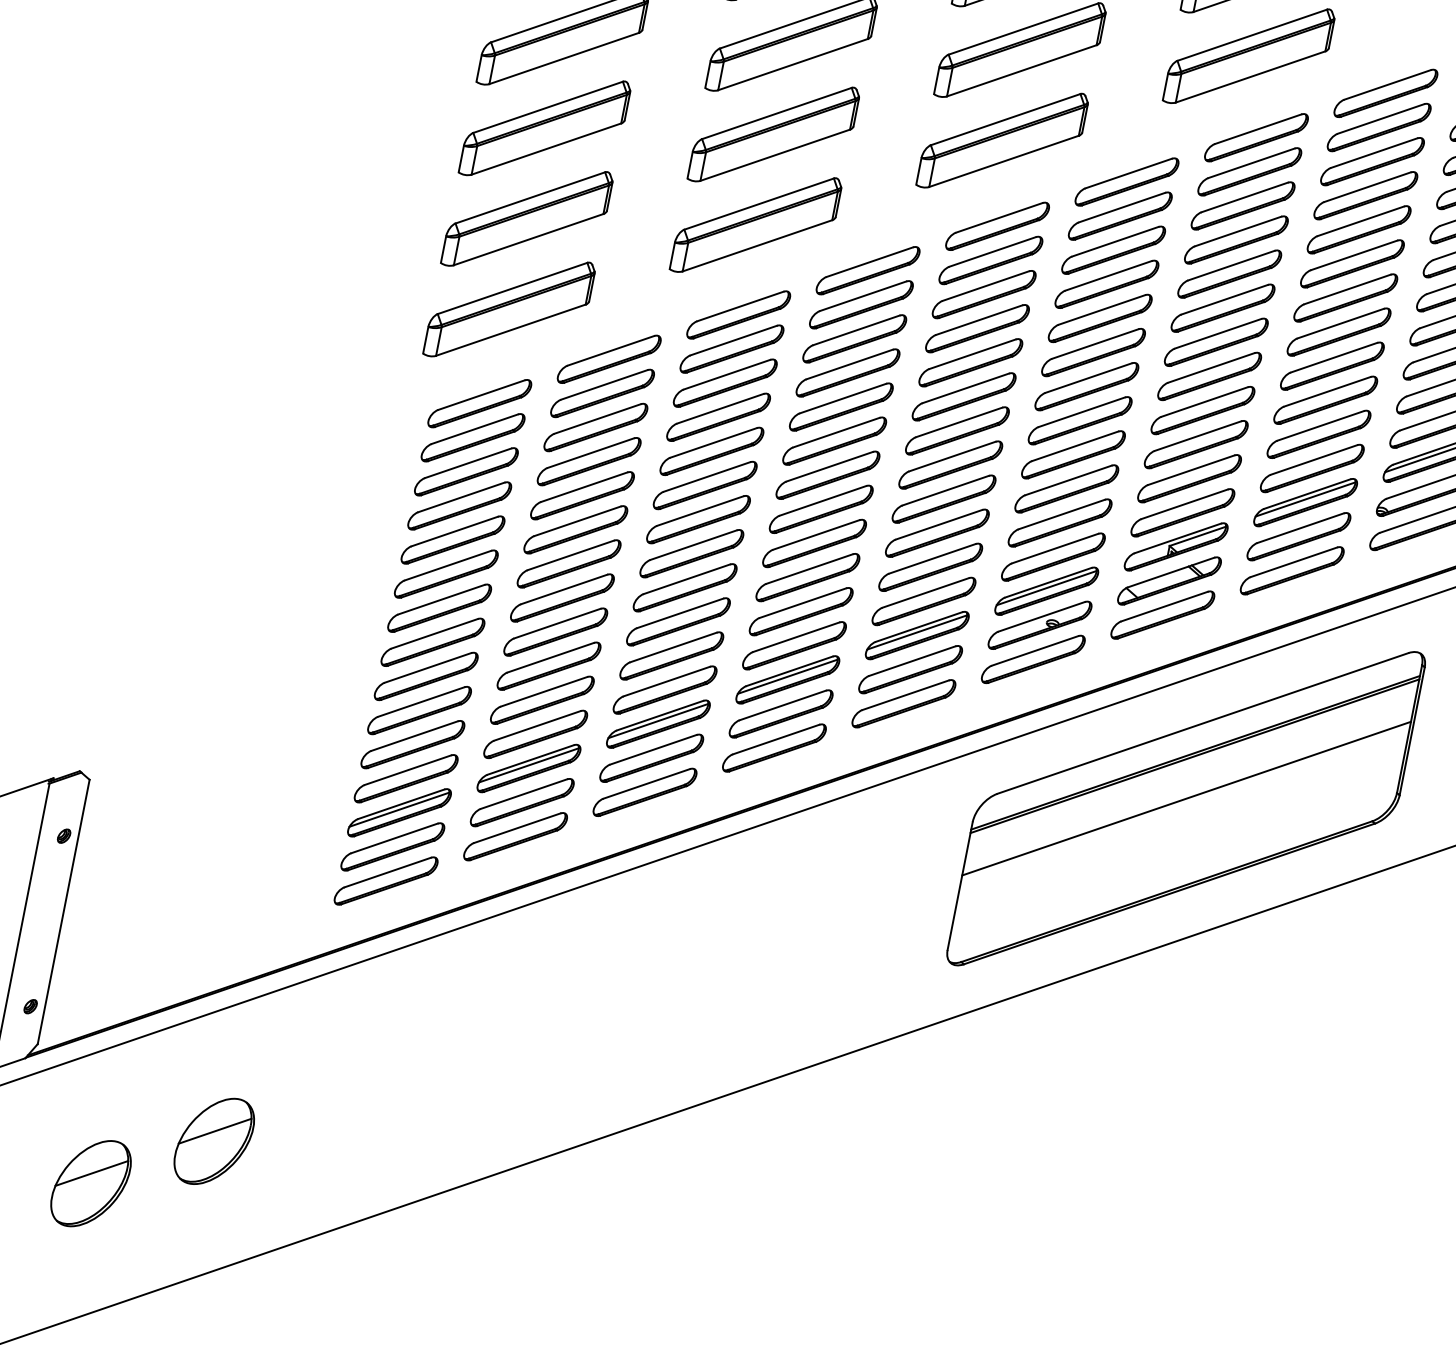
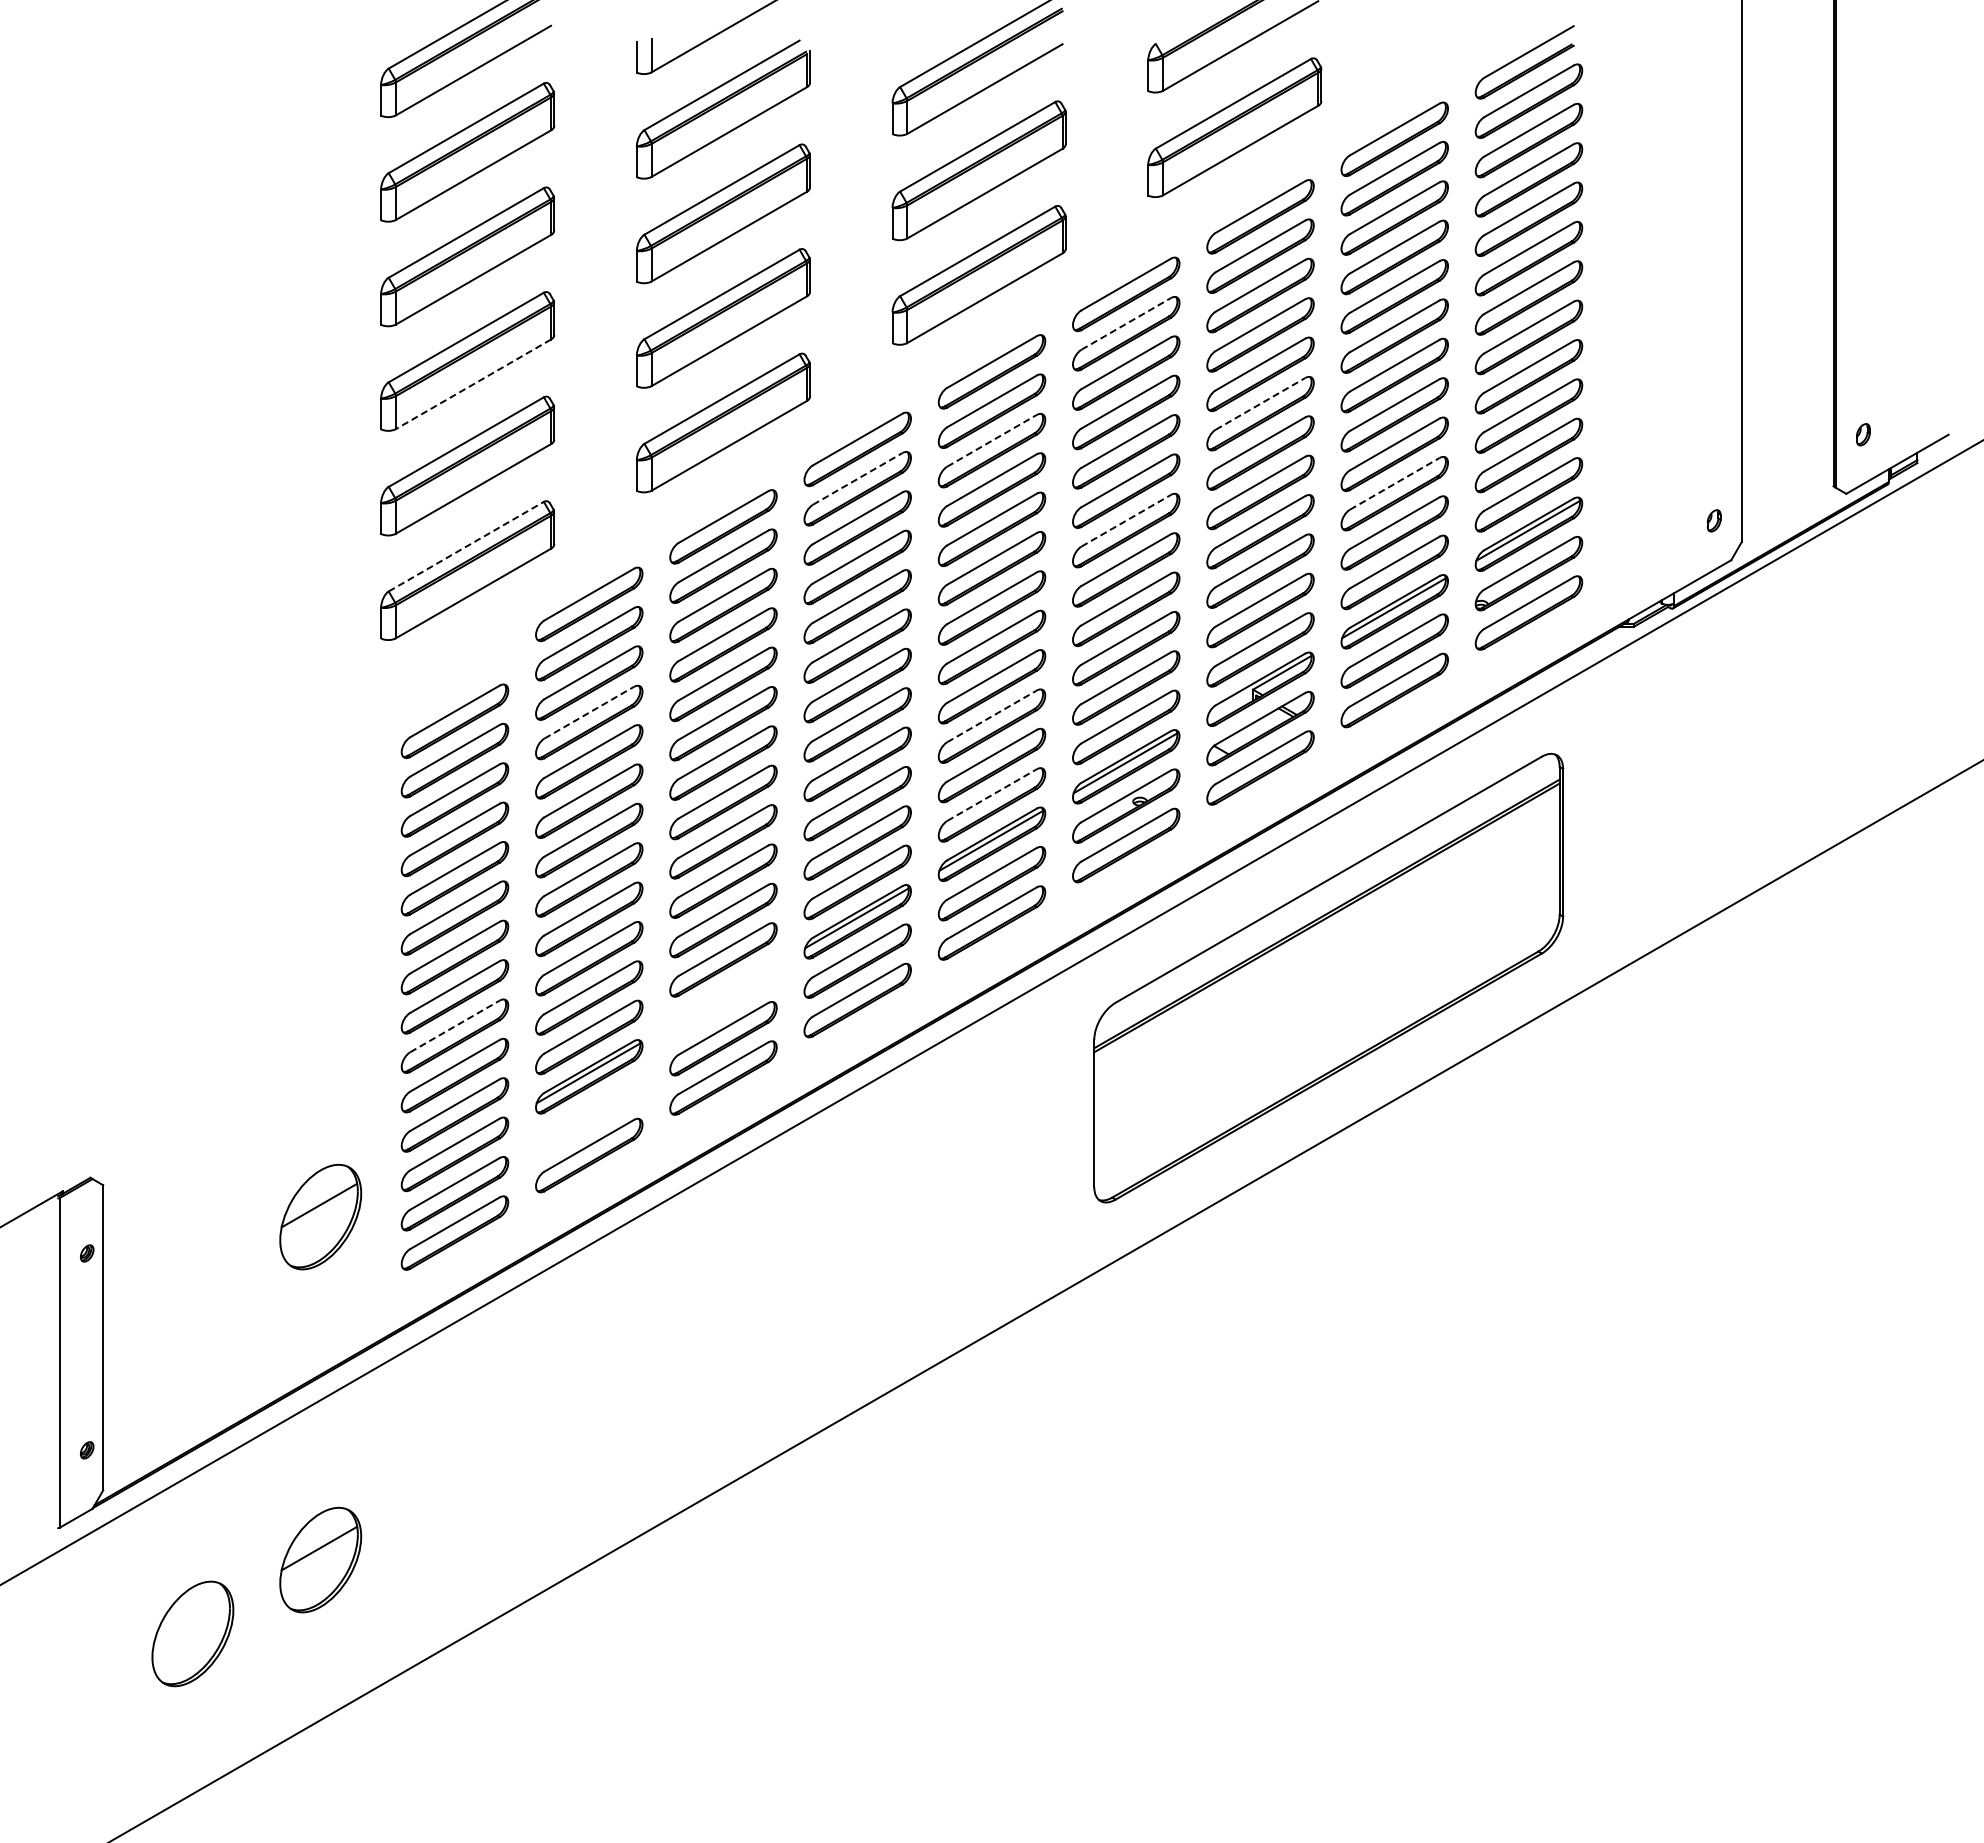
line: (546, 149) -> (473, 384), solid -> dashed
line: (1122, 207) -> (1126, 323), solid -> dashed
line: (986, 285) -> (992, 440), solid -> dashed
line: (512, 288) -> (466, 546), solid -> dashed
line: (862, 295) -> (857, 478), solid -> dashed
line: (1224, 299) -> (1260, 403), solid -> dashed
line: (1088, 377) -> (1126, 520), solid -> dashed
line: (1327, 391) -> (1394, 483), solid -> dashed
part: (479, 403) -> (454, 681), removed
line: (591, 453) -> (589, 712), solid -> dashed
line: (939, 524) -> (992, 716), solid -> dashed
line: (926, 593) -> (992, 795), solid -> dashed
line: (421, 702) -> (455, 1026), solid -> dashed
part: (658, 724) -> (723, 999), removed
line: (1186, 798) -> (1326, 966), removed
part: (522, 802) -> (589, 1115), removed
line: (399, 809) -> (454, 1150), removed
part: (272, 843) -> (320, 1216), added
line: (91, 1173) -> (191, 1622), removed

